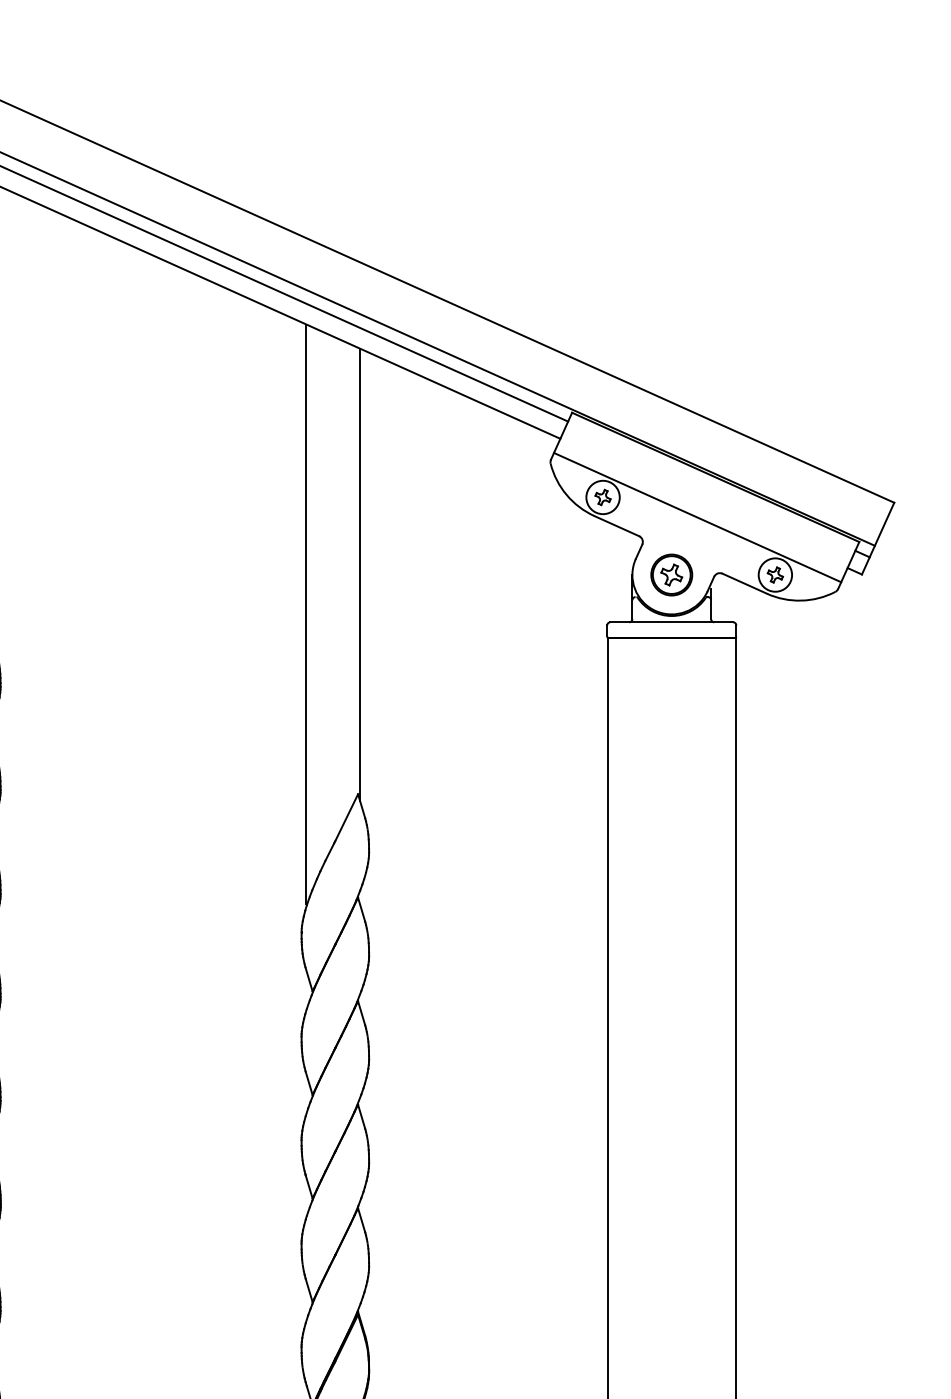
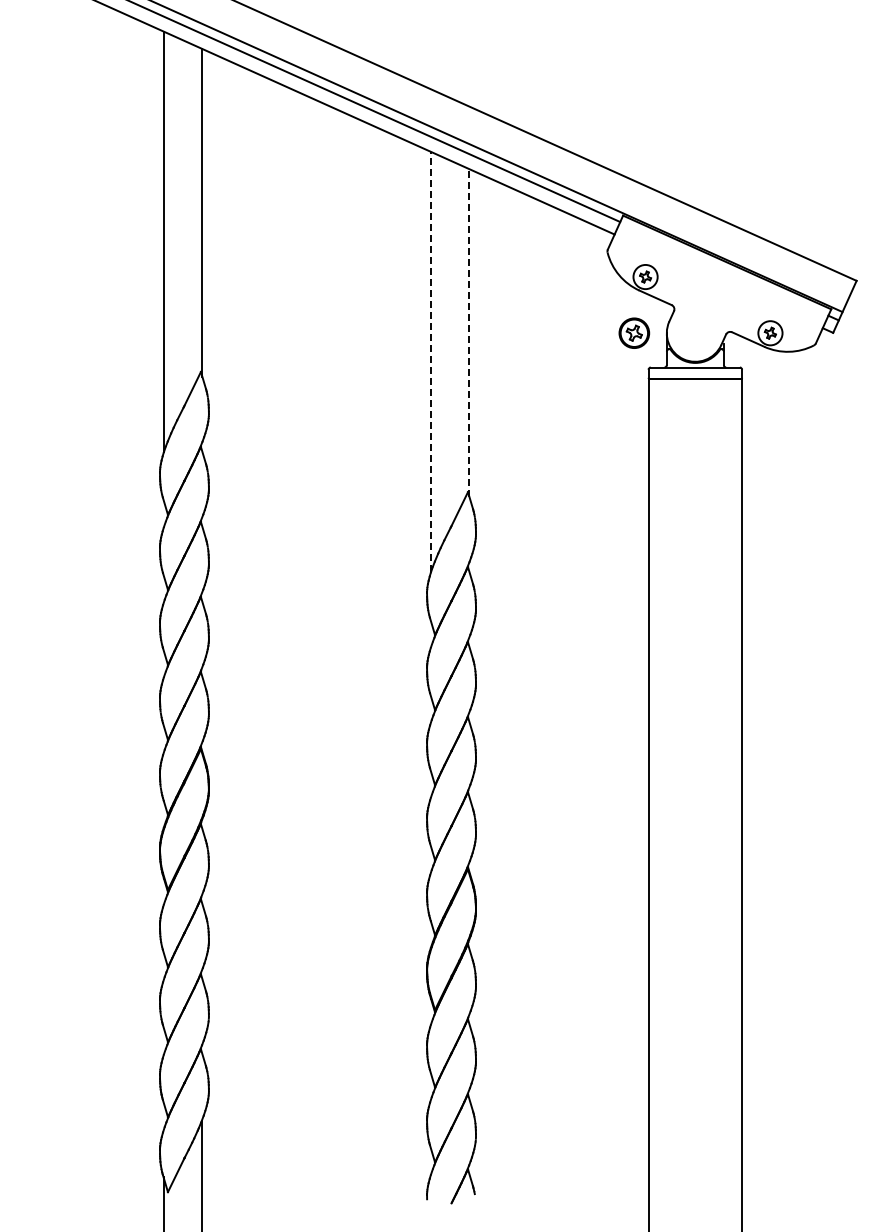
line: (698, 517) -> (714, 291), removed
line: (360, 573) -> (469, 332), solid -> dashed
part: (671, 573) -> (634, 332), moved
line: (306, 614) -> (430, 361), solid -> dashed

